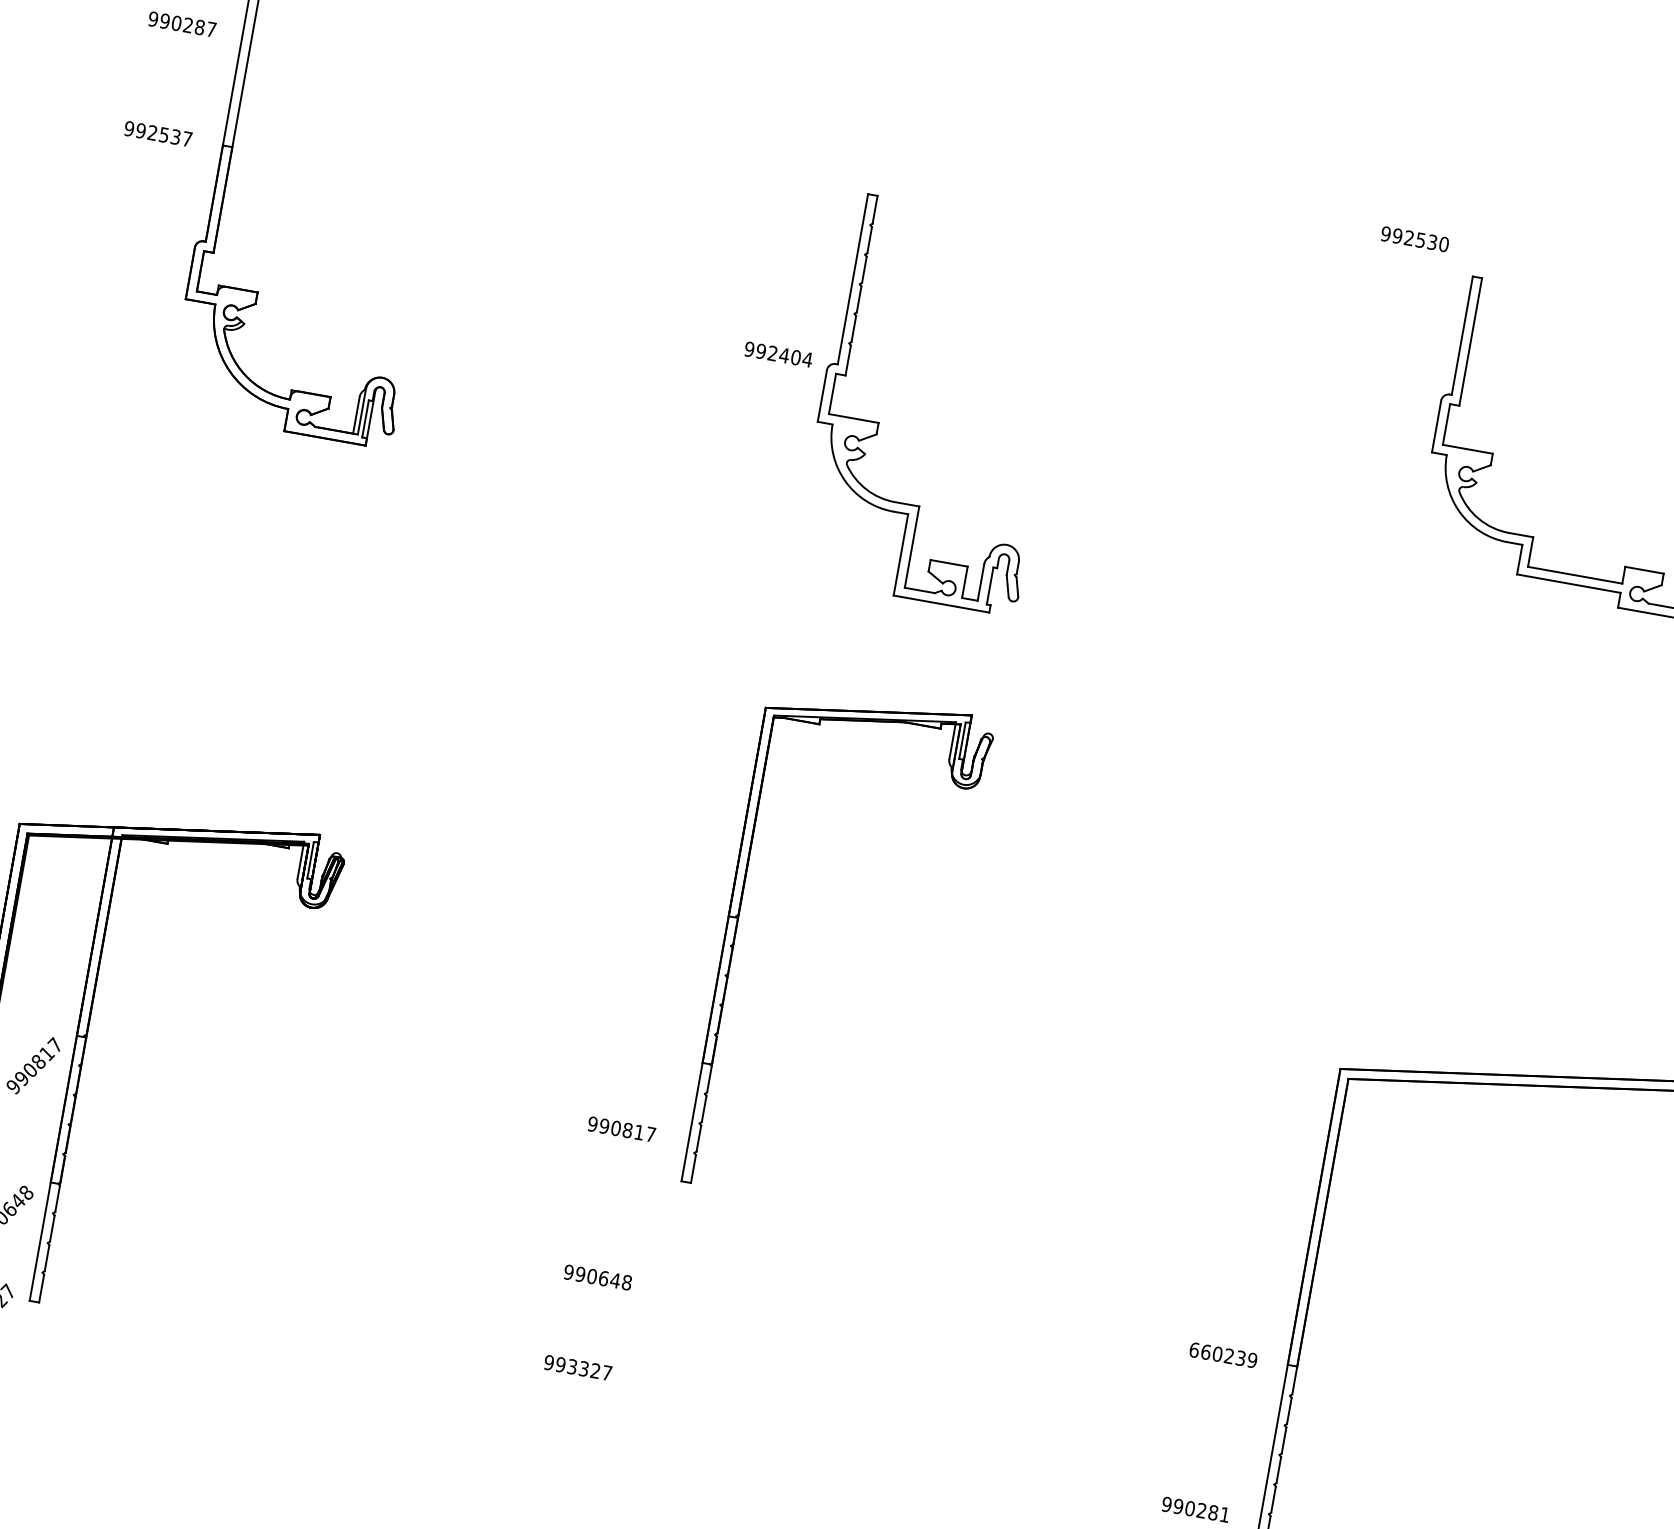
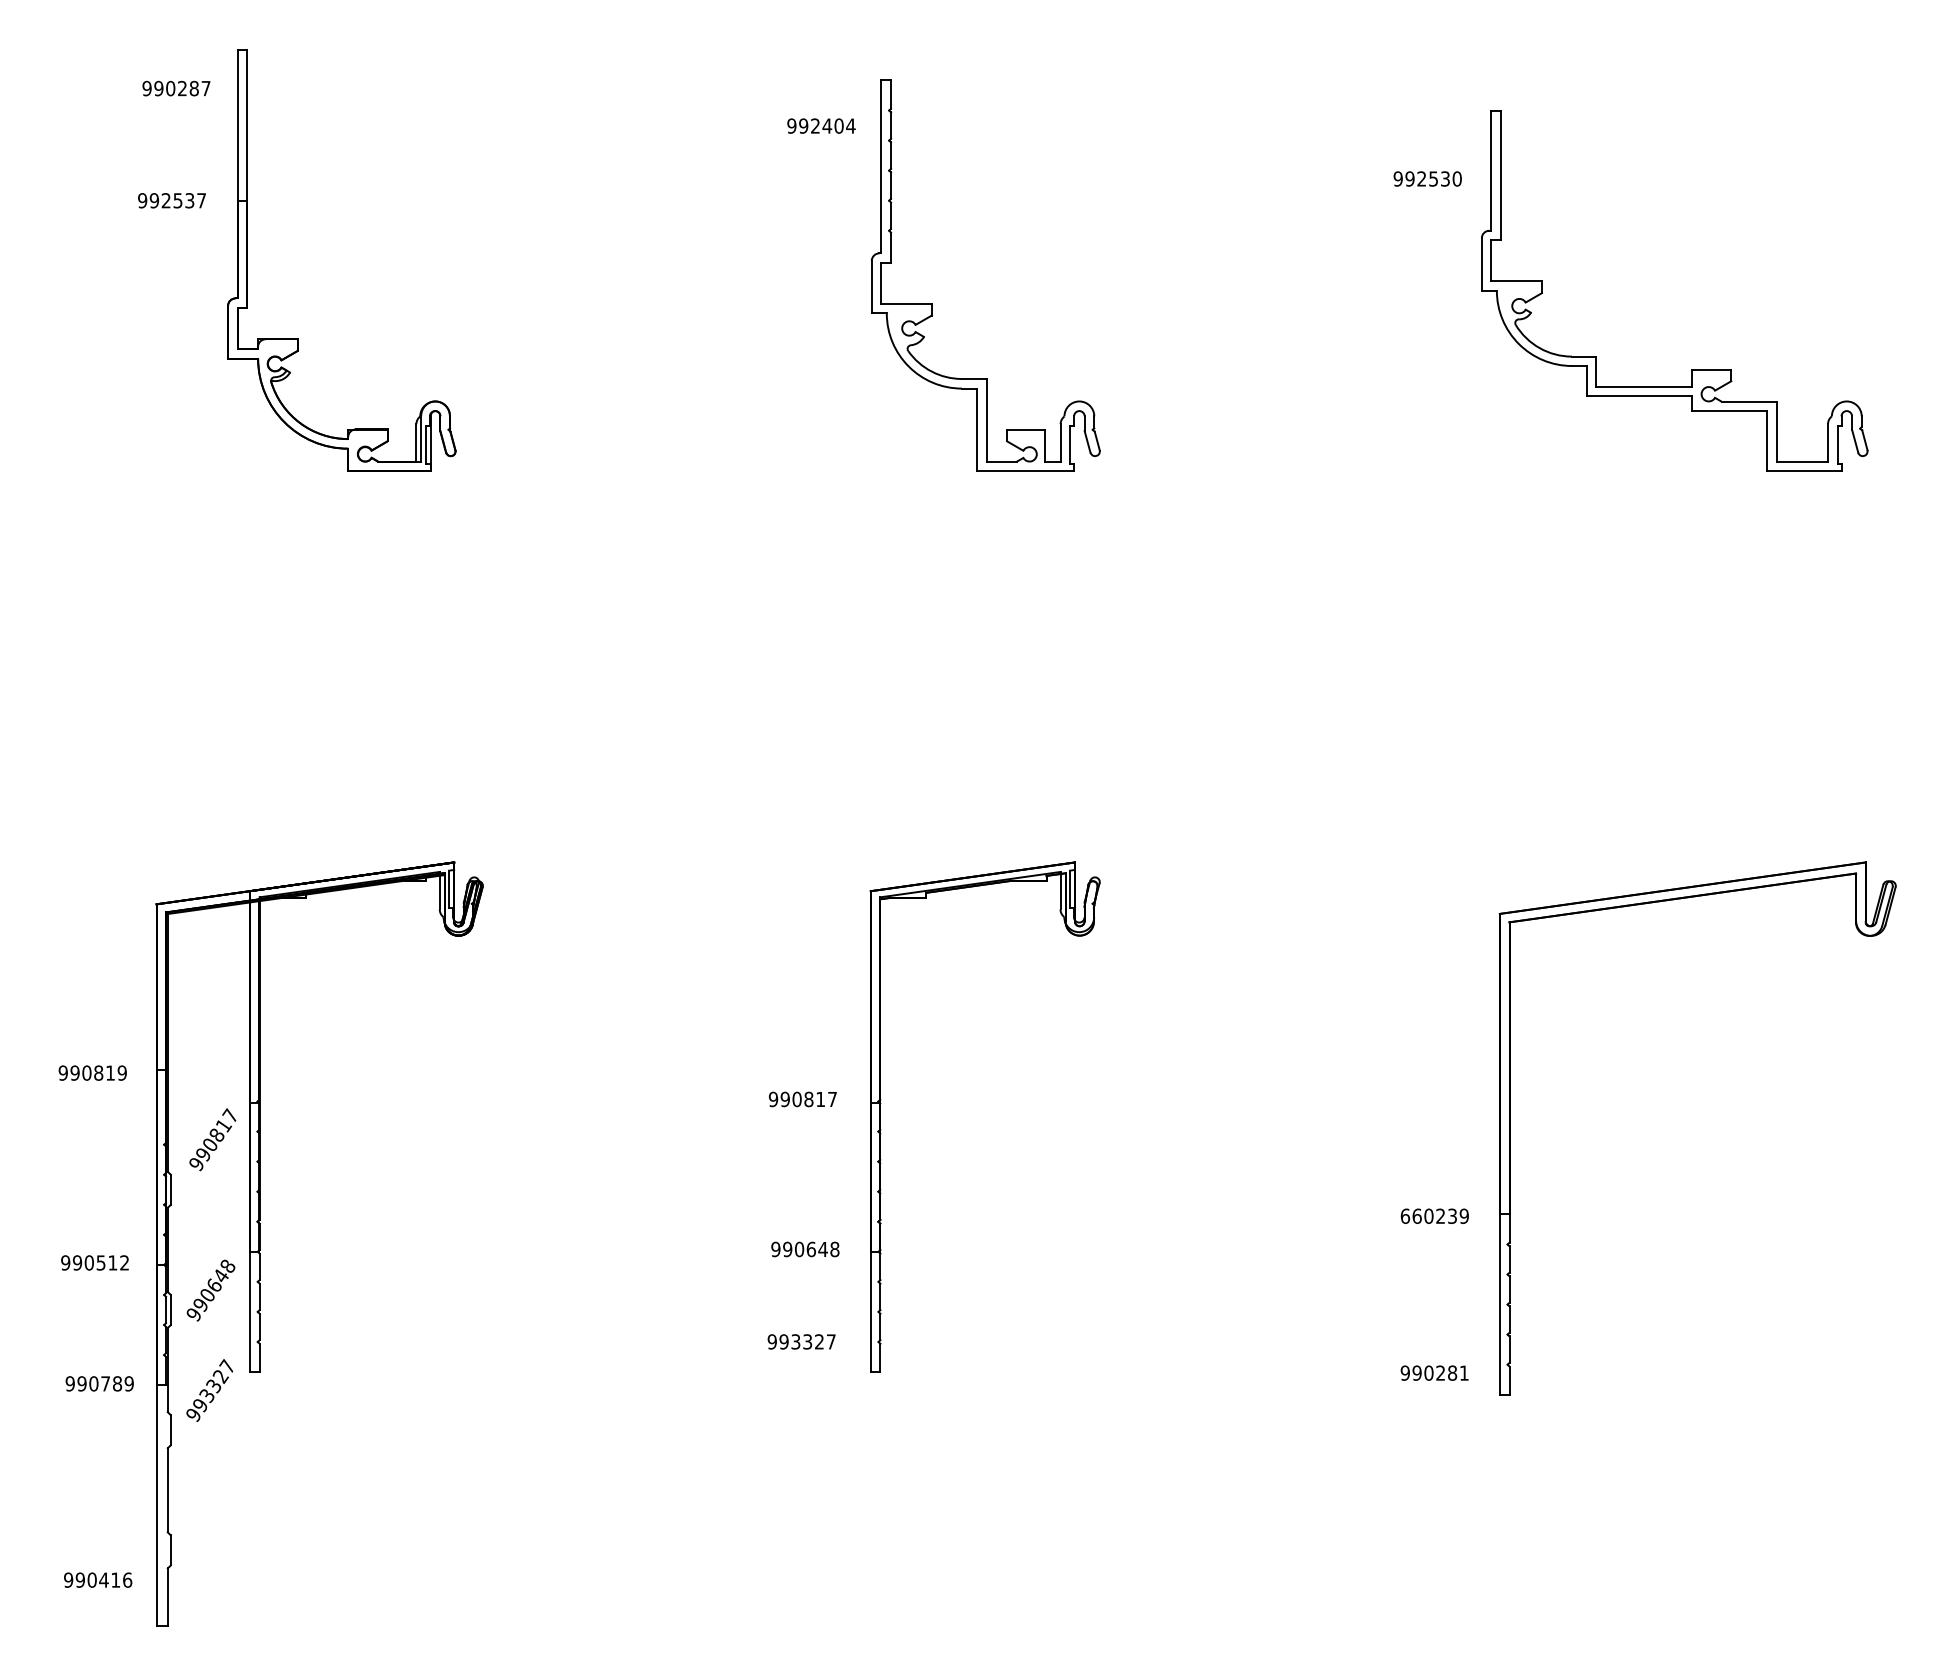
text: (1414, 238) -> (1427, 178), moved
text: (778, 353) -> (821, 125), moved
part: (879, 422) -> (932, 303), moved
part: (739, 918) -> (881, 1103), moved

